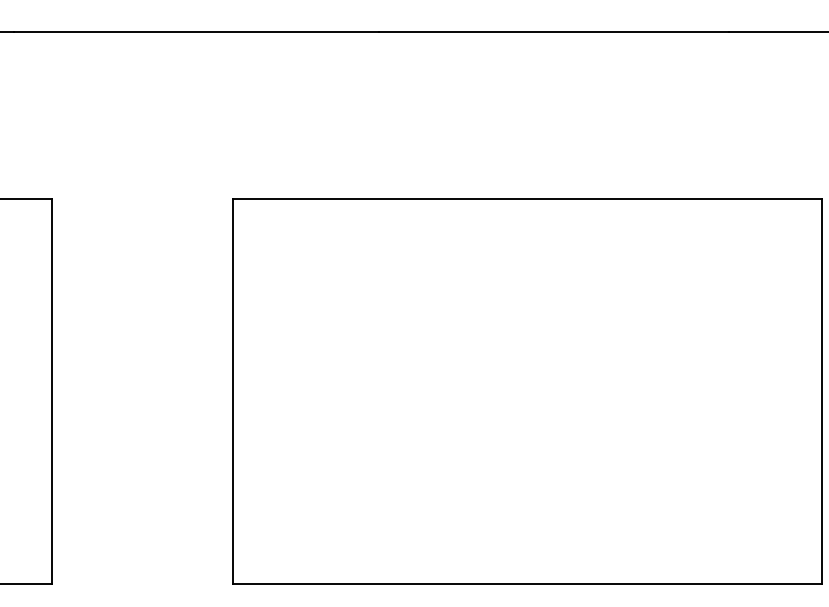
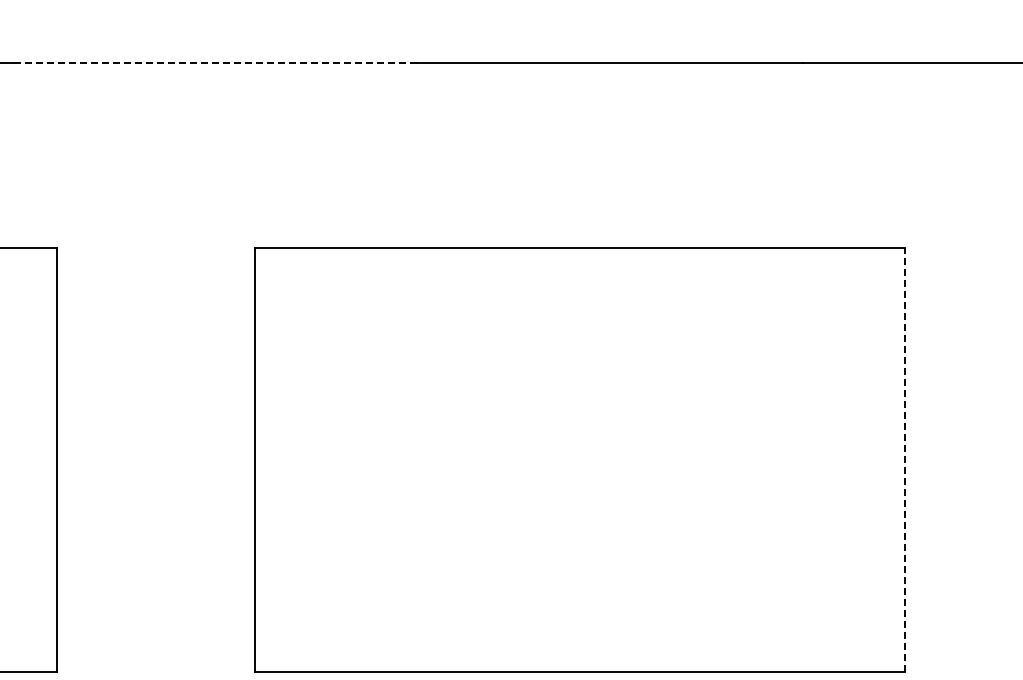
line: (196, 32) -> (215, 63), solid -> dashed
line: (821, 391) -> (905, 459), solid -> dashed

